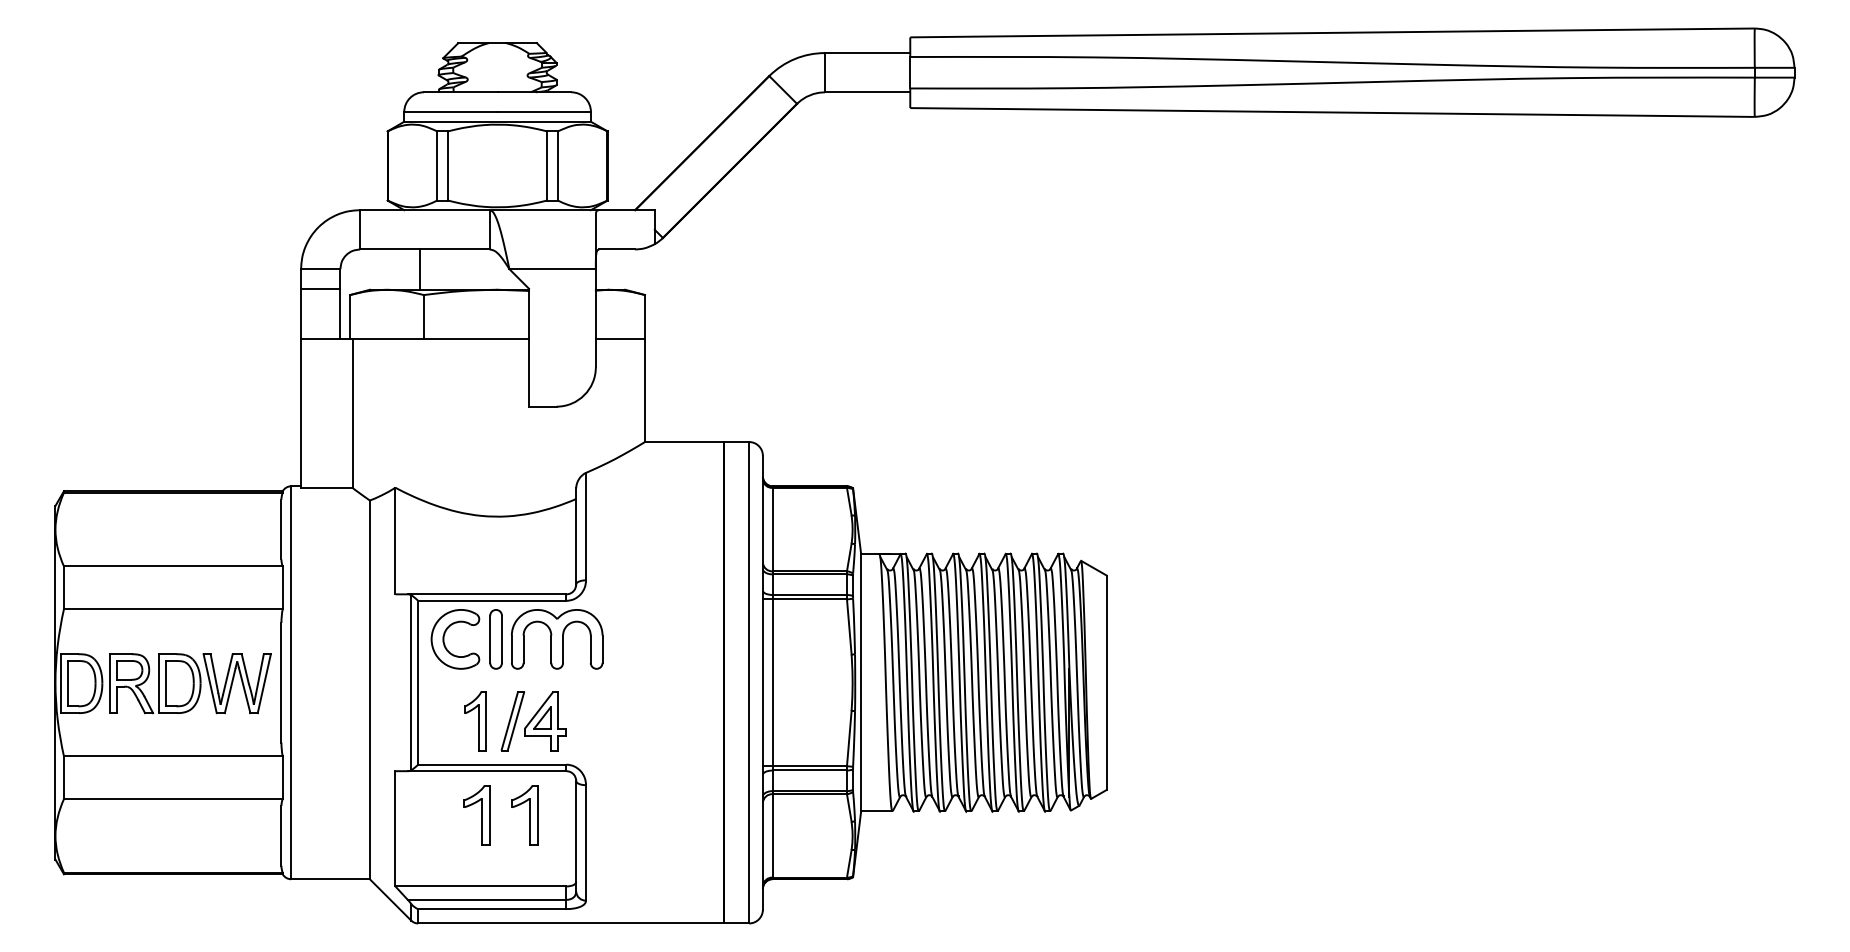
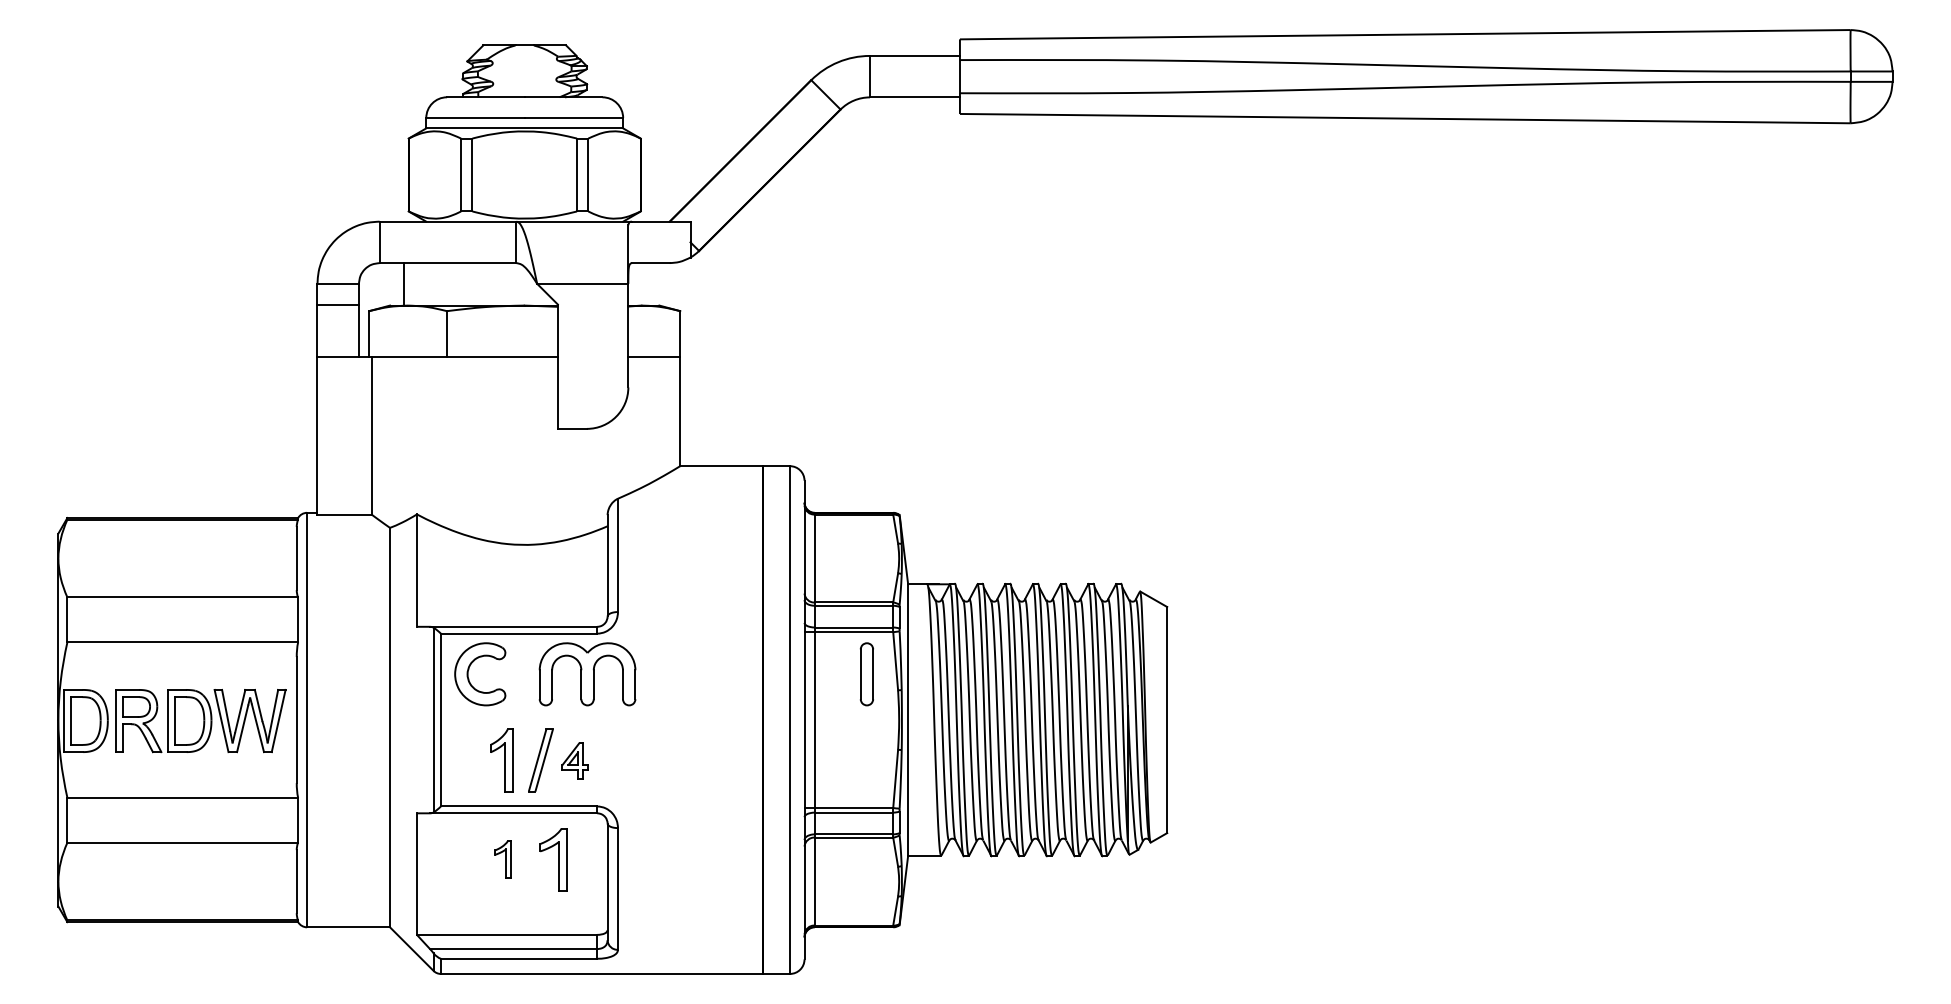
line: (419, 269) -> (404, 284), moved
part: (495, 639) -> (866, 674), moved
part: (545, 721) -> (575, 760), size x0.6
part: (476, 815) -> (502, 860), size x0.6

